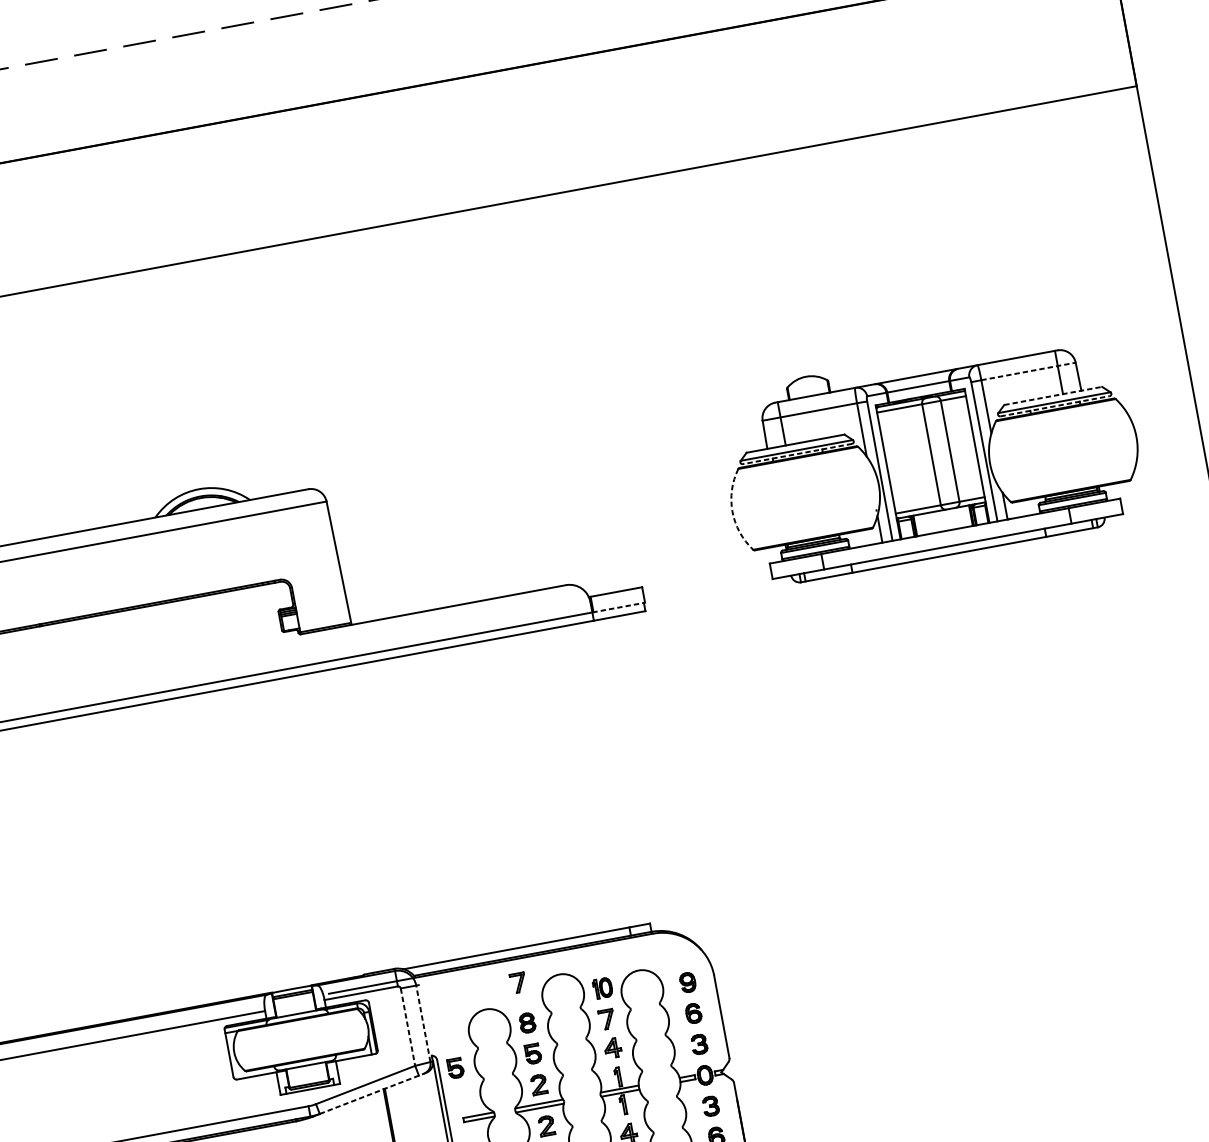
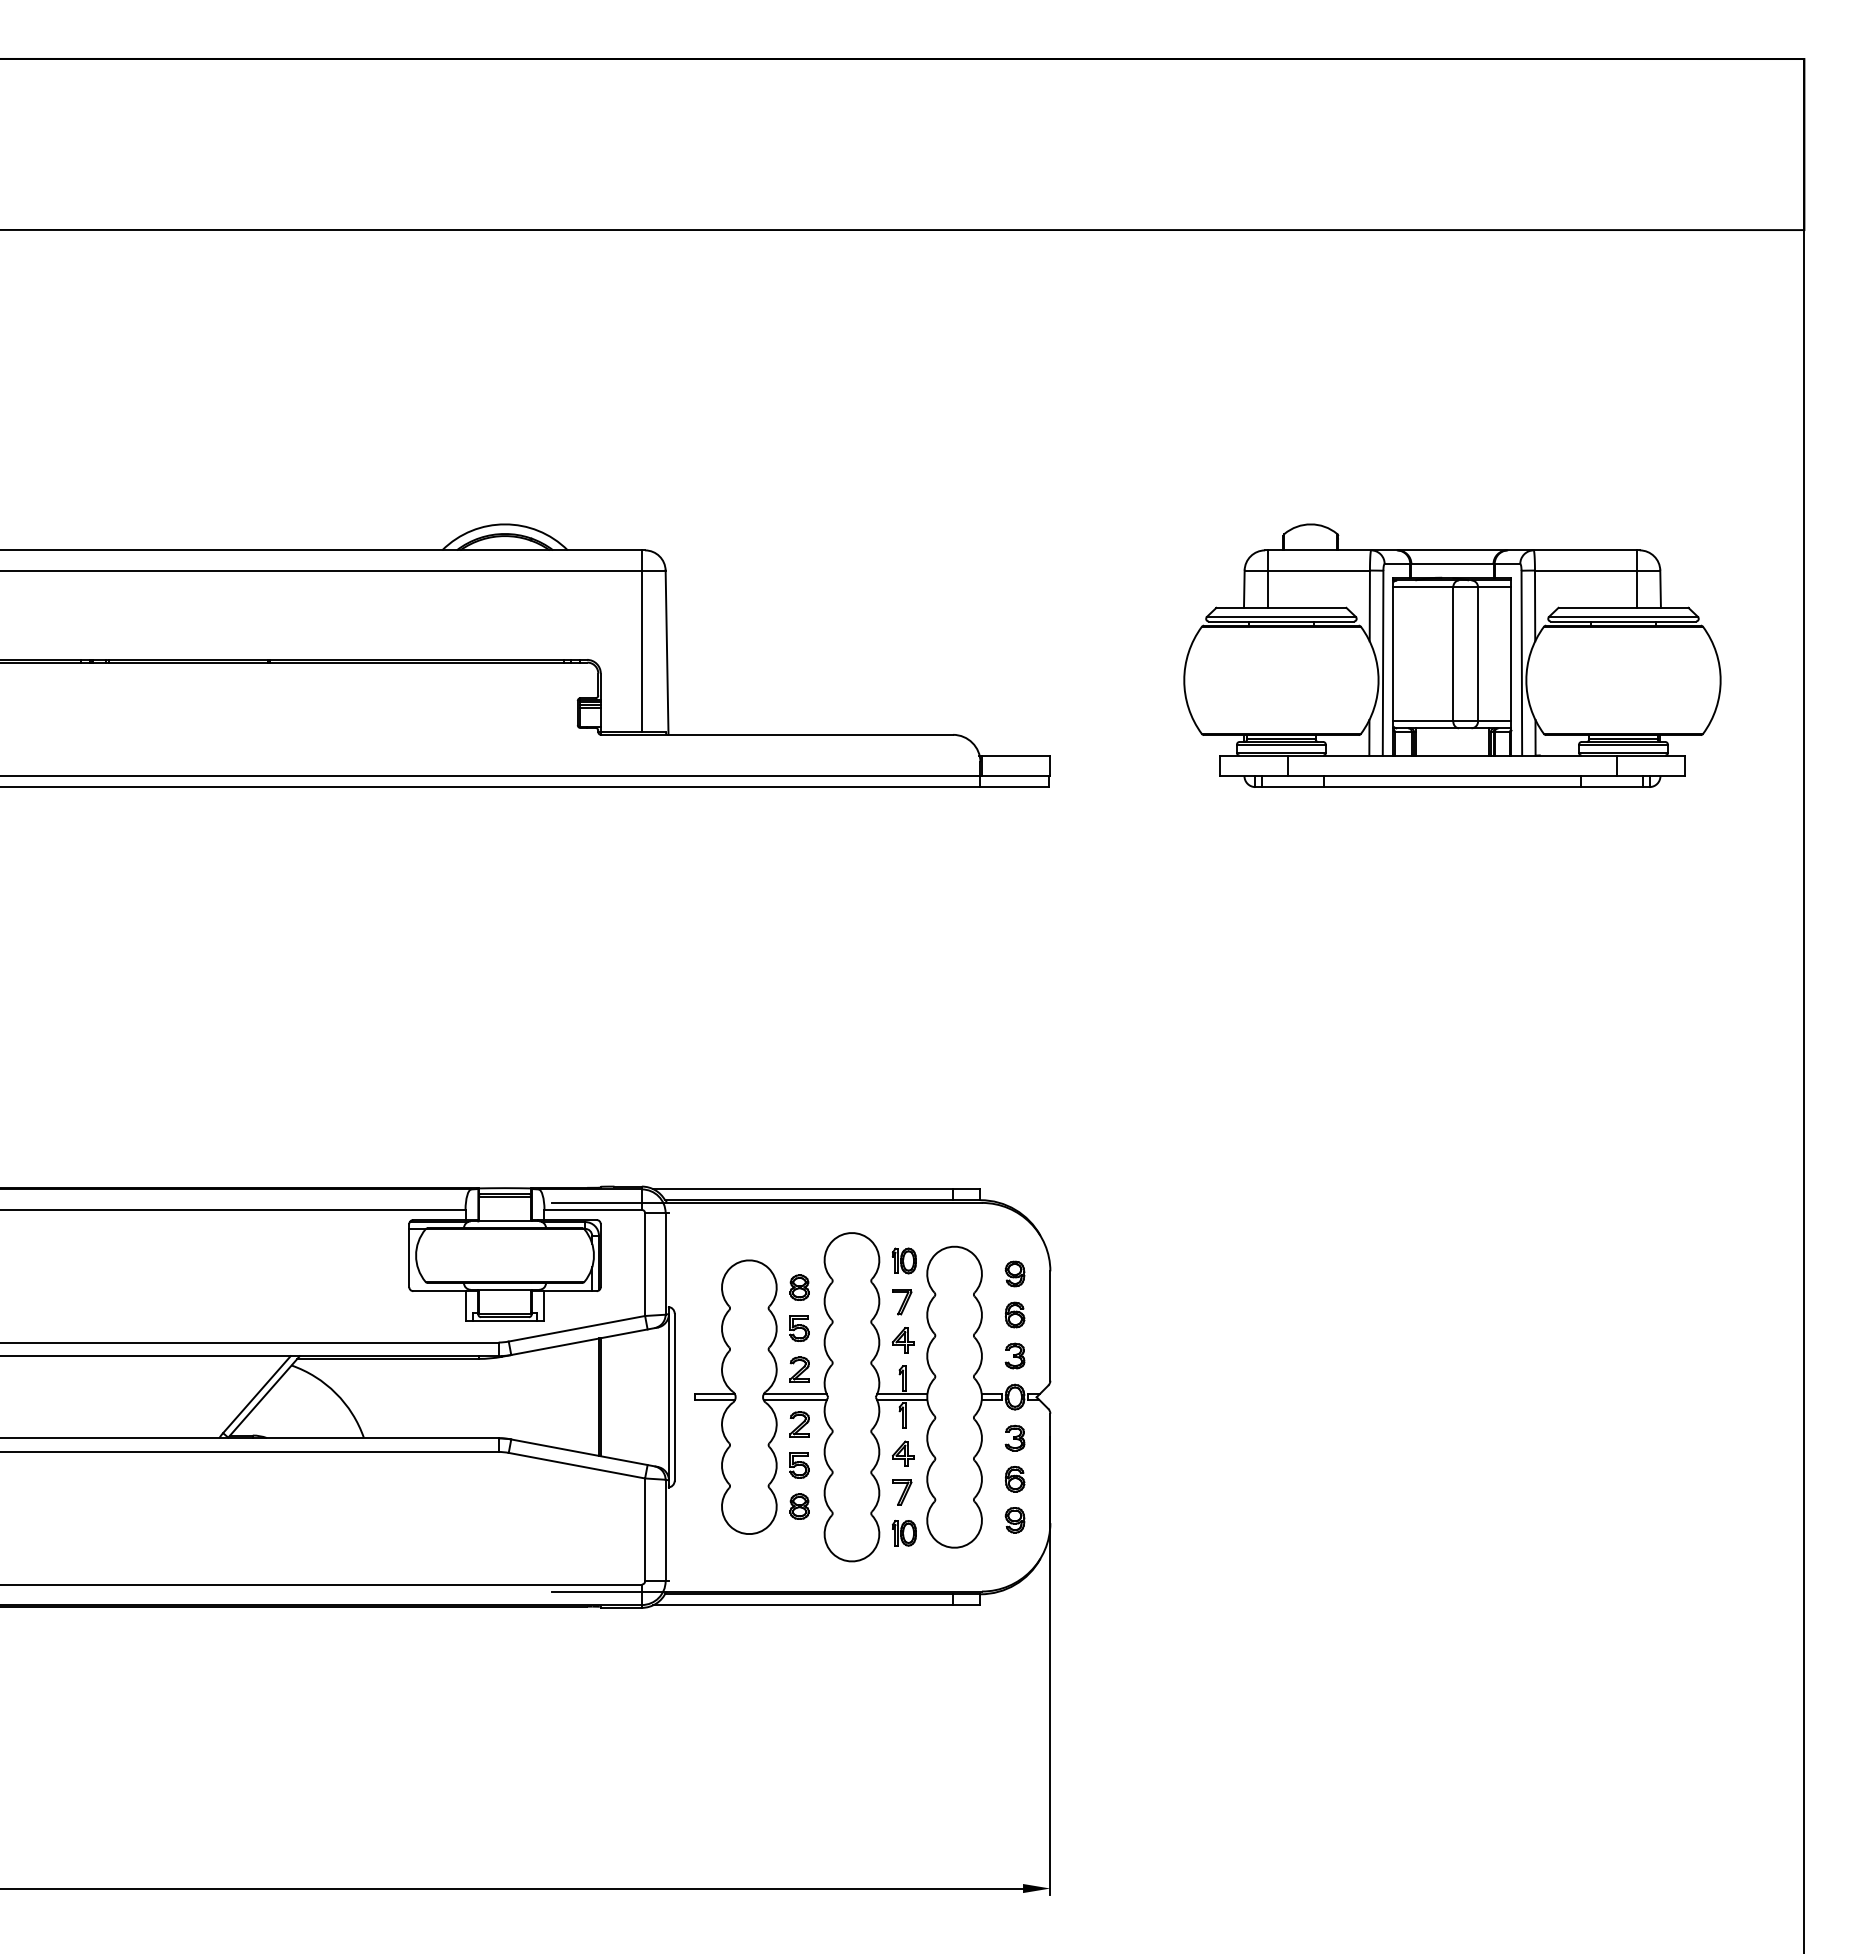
line: (1028, 371) -> (1597, 570), dashed -> solid
line: (1053, 395) -> (1623, 607), dashed -> solid
line: (1055, 406) -> (1623, 621), dashed -> solid
line: (797, 453) -> (1281, 621), dashed -> solid
arc: (732, 511) -> (1184, 680), dashed -> solid
line: (318, 558) -> (641, 641), added
line: (618, 607) -> (1015, 776), dashed -> solid
part: (518, 983) -> (797, 1234), removed
line: (423, 1023) -> (665, 1263), dashed -> solid
line: (408, 1027) -> (645, 1265), dashed -> solid
part: (455, 1068) -> (696, 1328), removed
line: (373, 1093) -> (584, 1341), dashed -> solid

